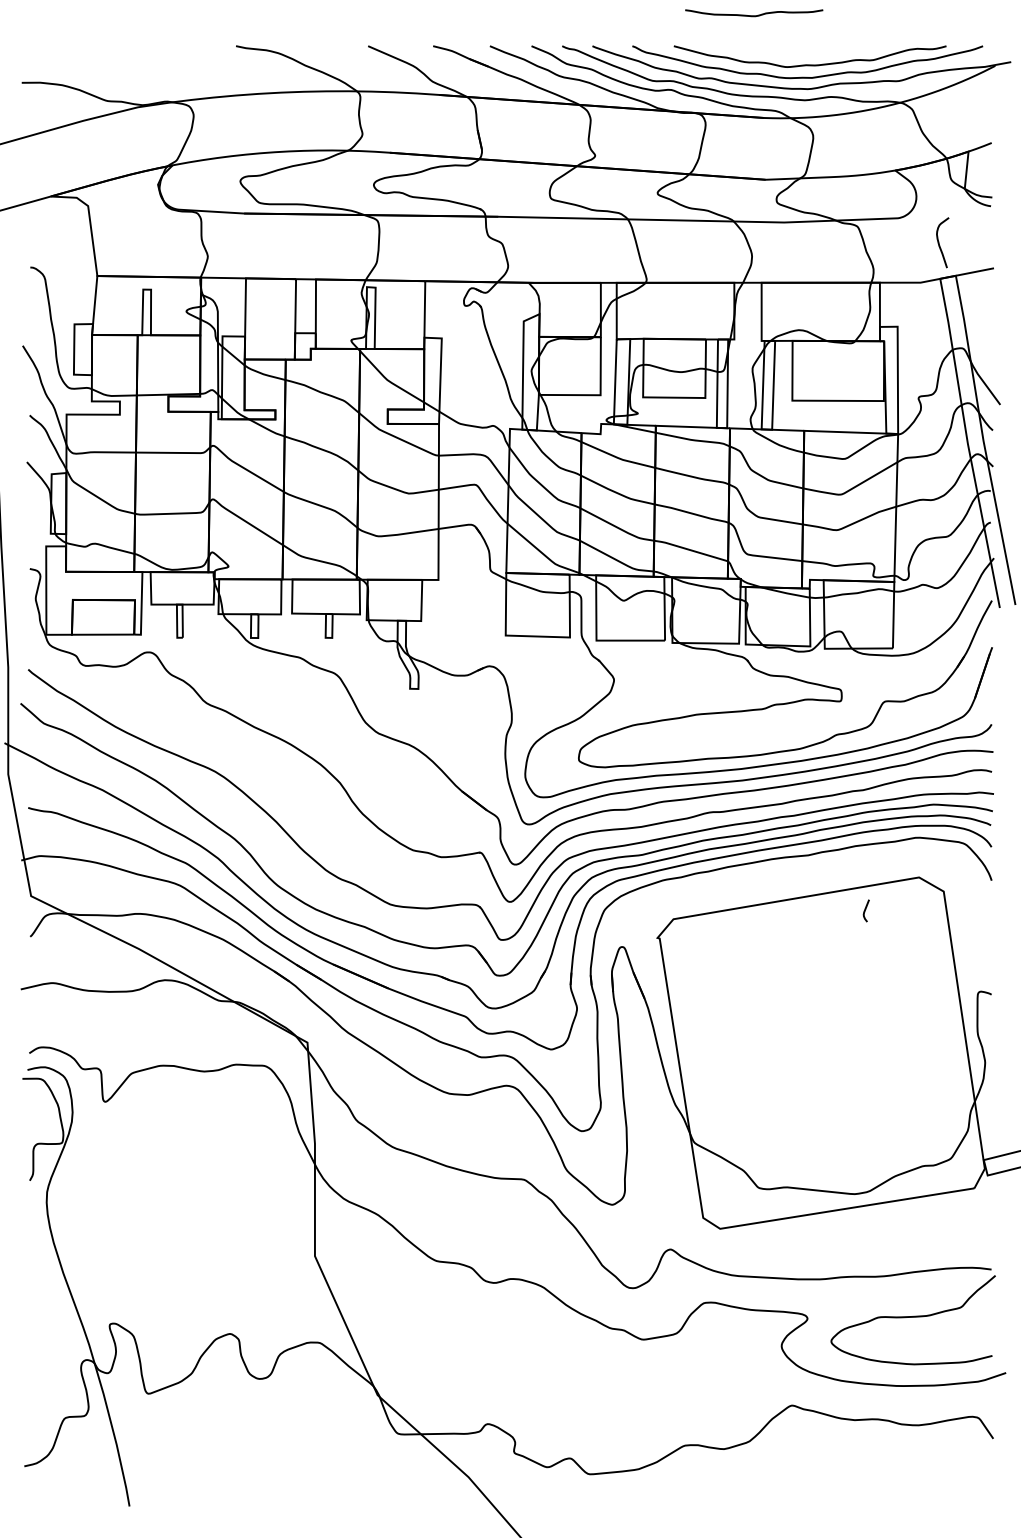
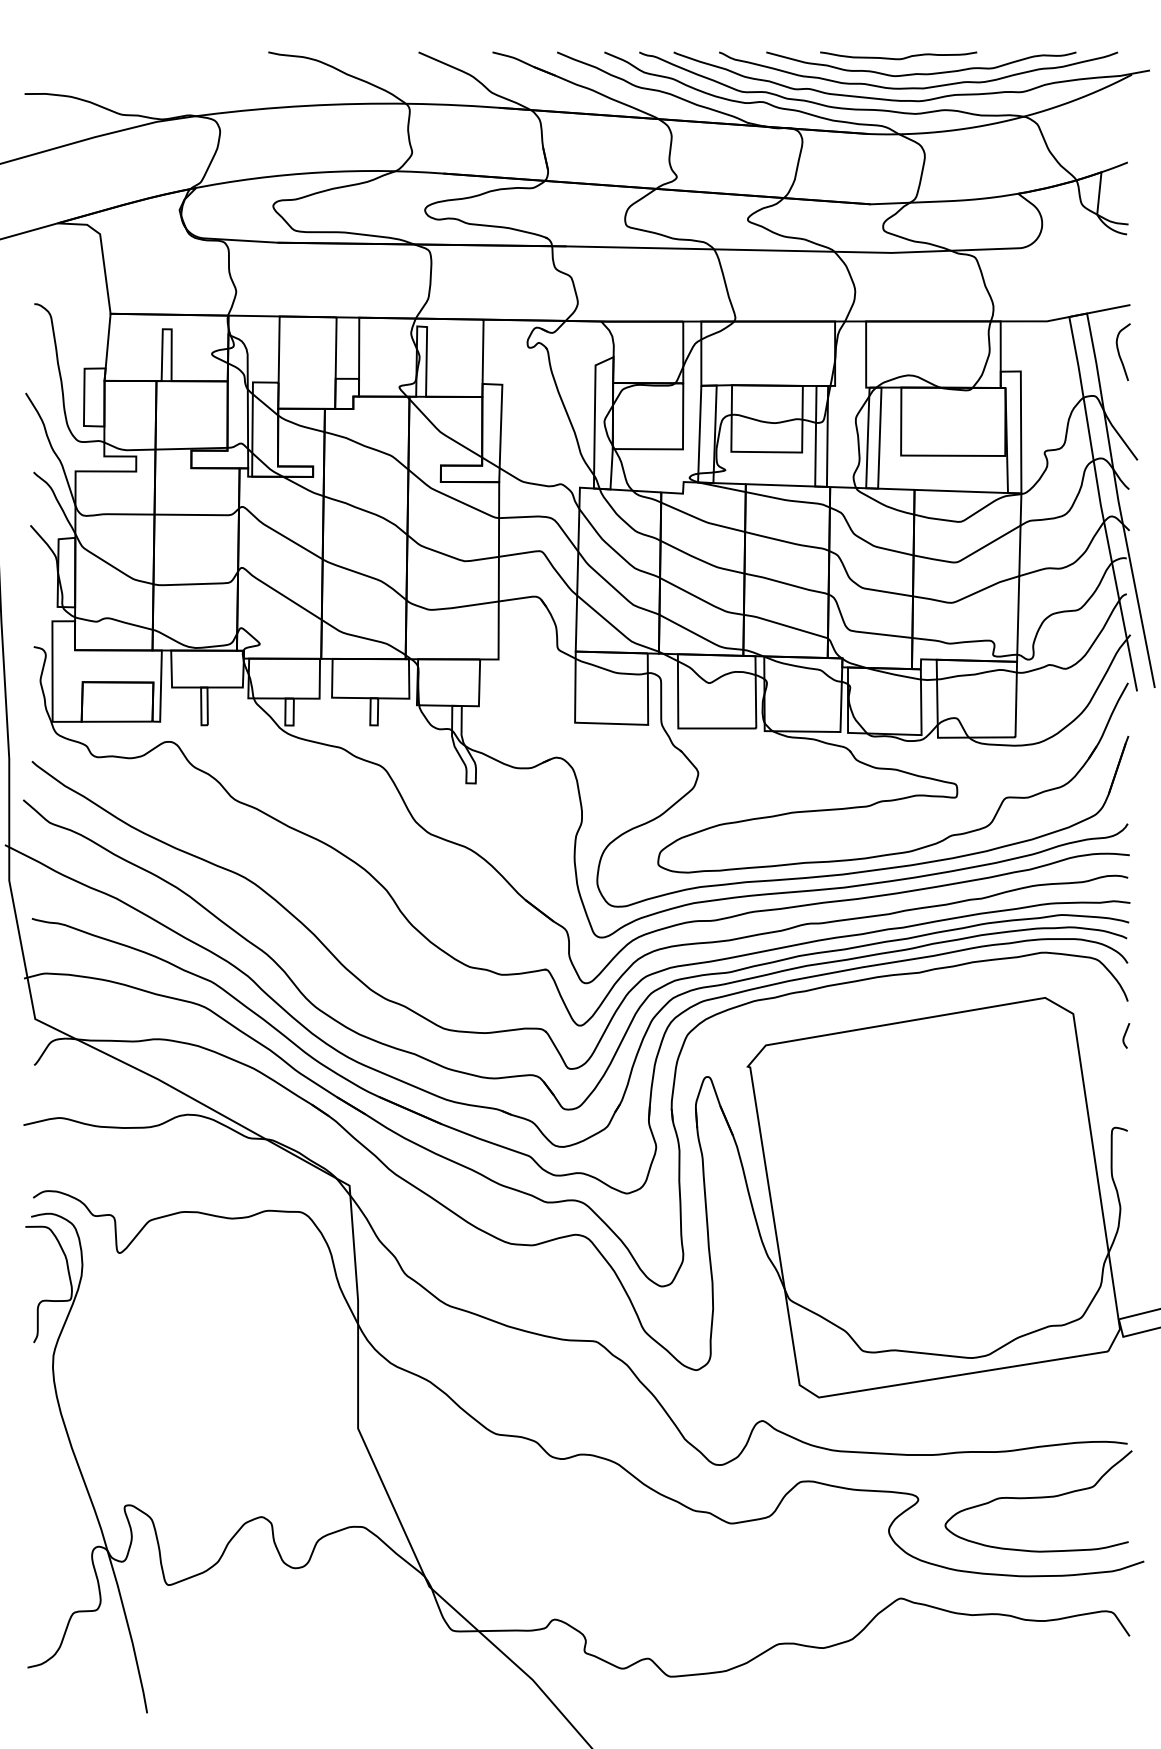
curve: (754, 15) -> (898, 58), moved
curve: (939, 242) -> (1119, 351), moved
curve: (865, 910) -> (1125, 1035), moved

